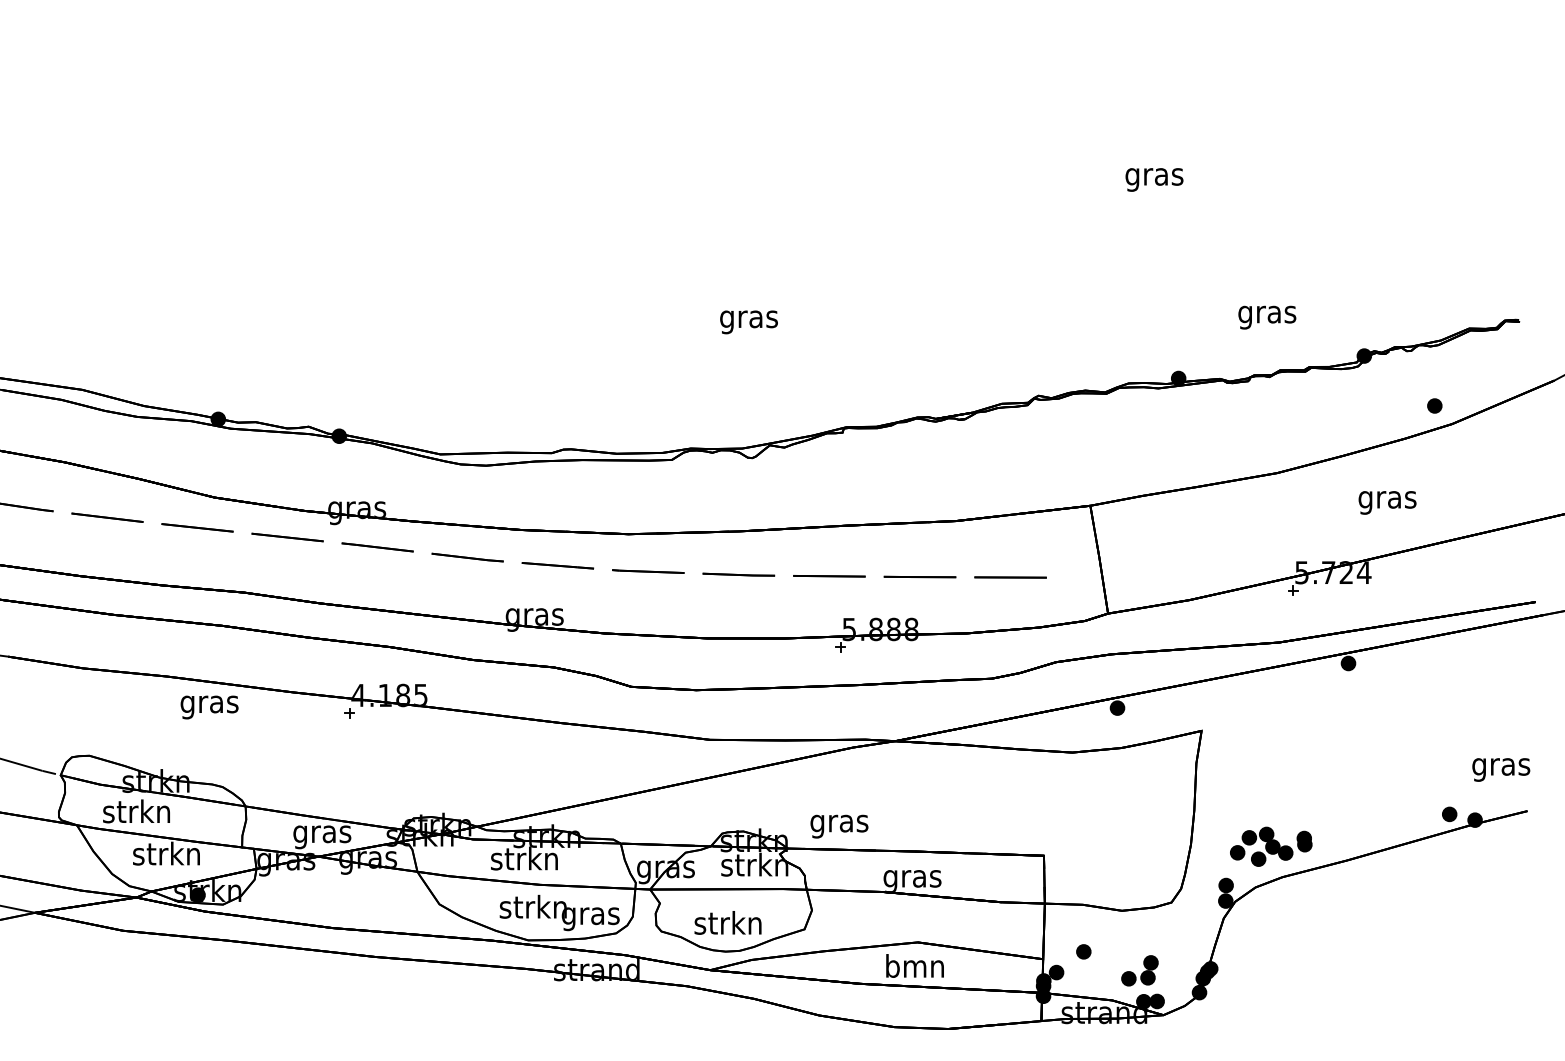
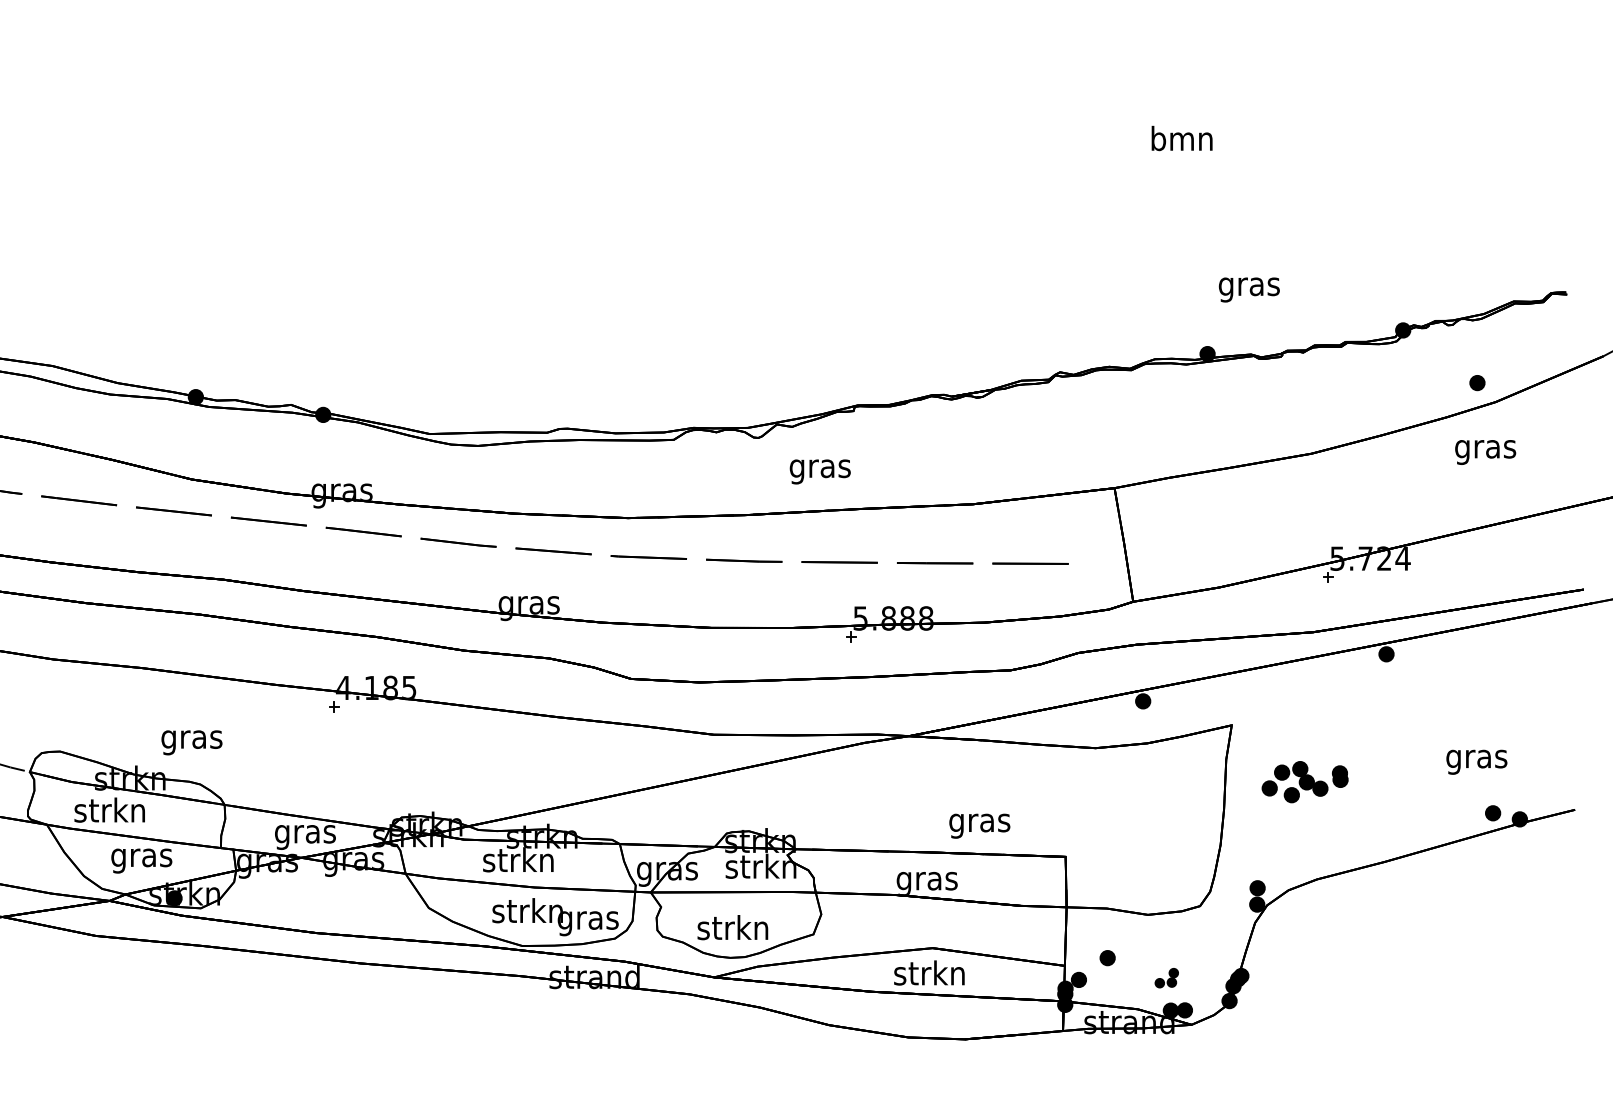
text: (1154, 176) -> (1182, 141), gras -> bmn
text: (1267, 317) -> (1249, 289), moved
text: (748, 322) -> (819, 472), moved
text: (1387, 502) -> (1485, 452), moved
text: (209, 707) -> (191, 742), moved
text: (1501, 769) -> (1477, 761), moved
text: (839, 826) -> (979, 826), moved
part: (1271, 846) -> (1305, 781), moved
text: (166, 856) -> (141, 857), strkn -> gras
text: (914, 965) -> (929, 972), bmn -> strkn
part: (1139, 970) -> (1166, 977), size x0.6

